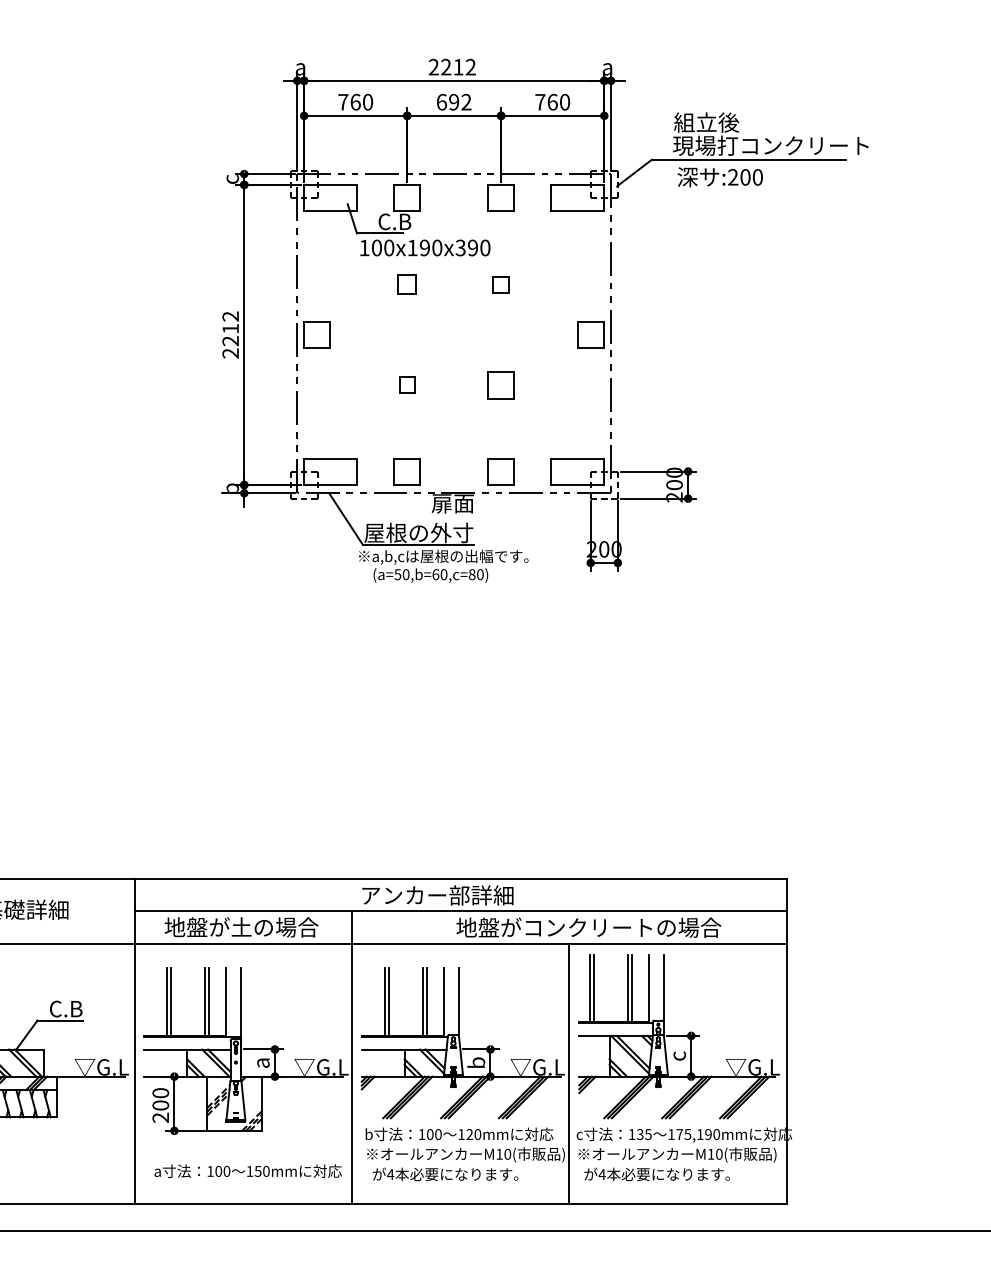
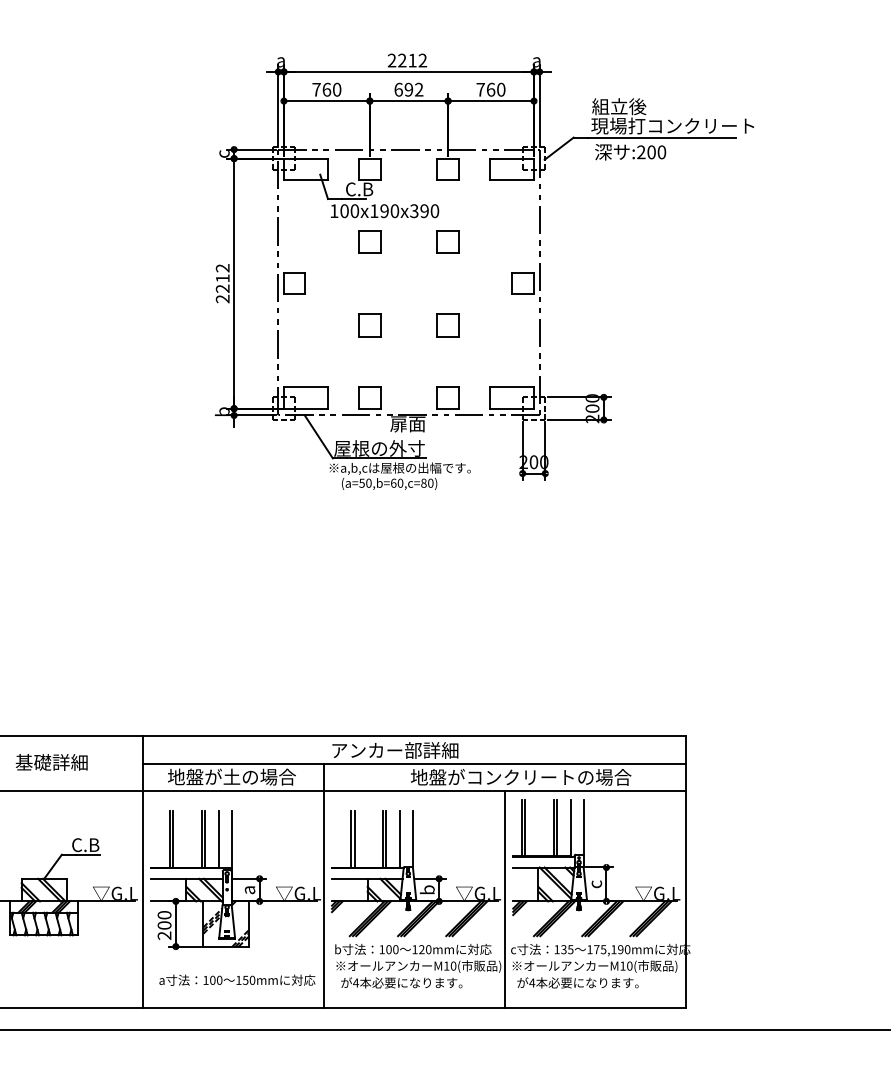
part: (406, 284) -> (369, 241), size x1.43
part: (500, 284) -> (447, 241), size x1.67
part: (406, 385) -> (369, 325), size x1.67

